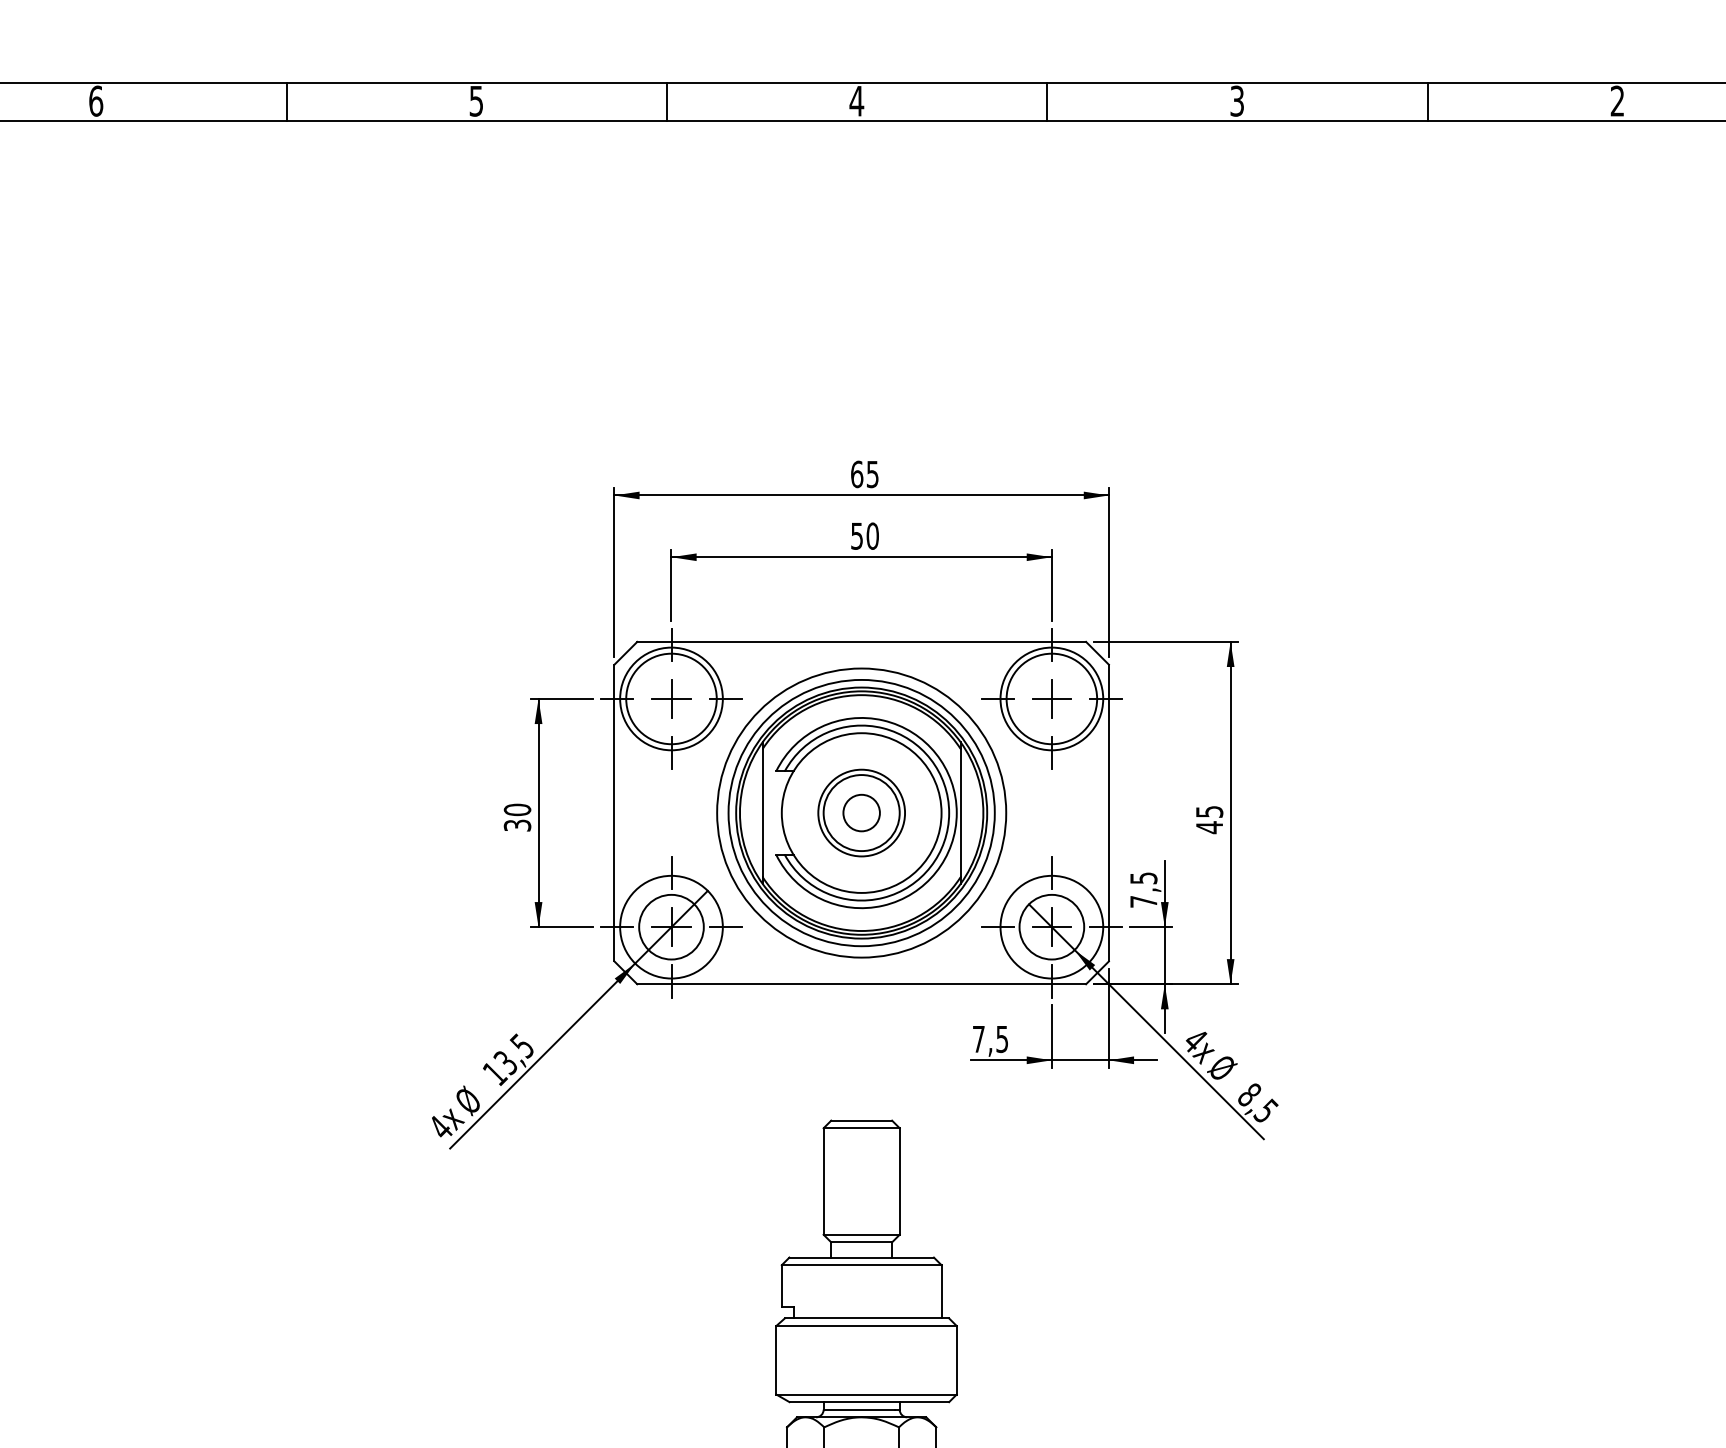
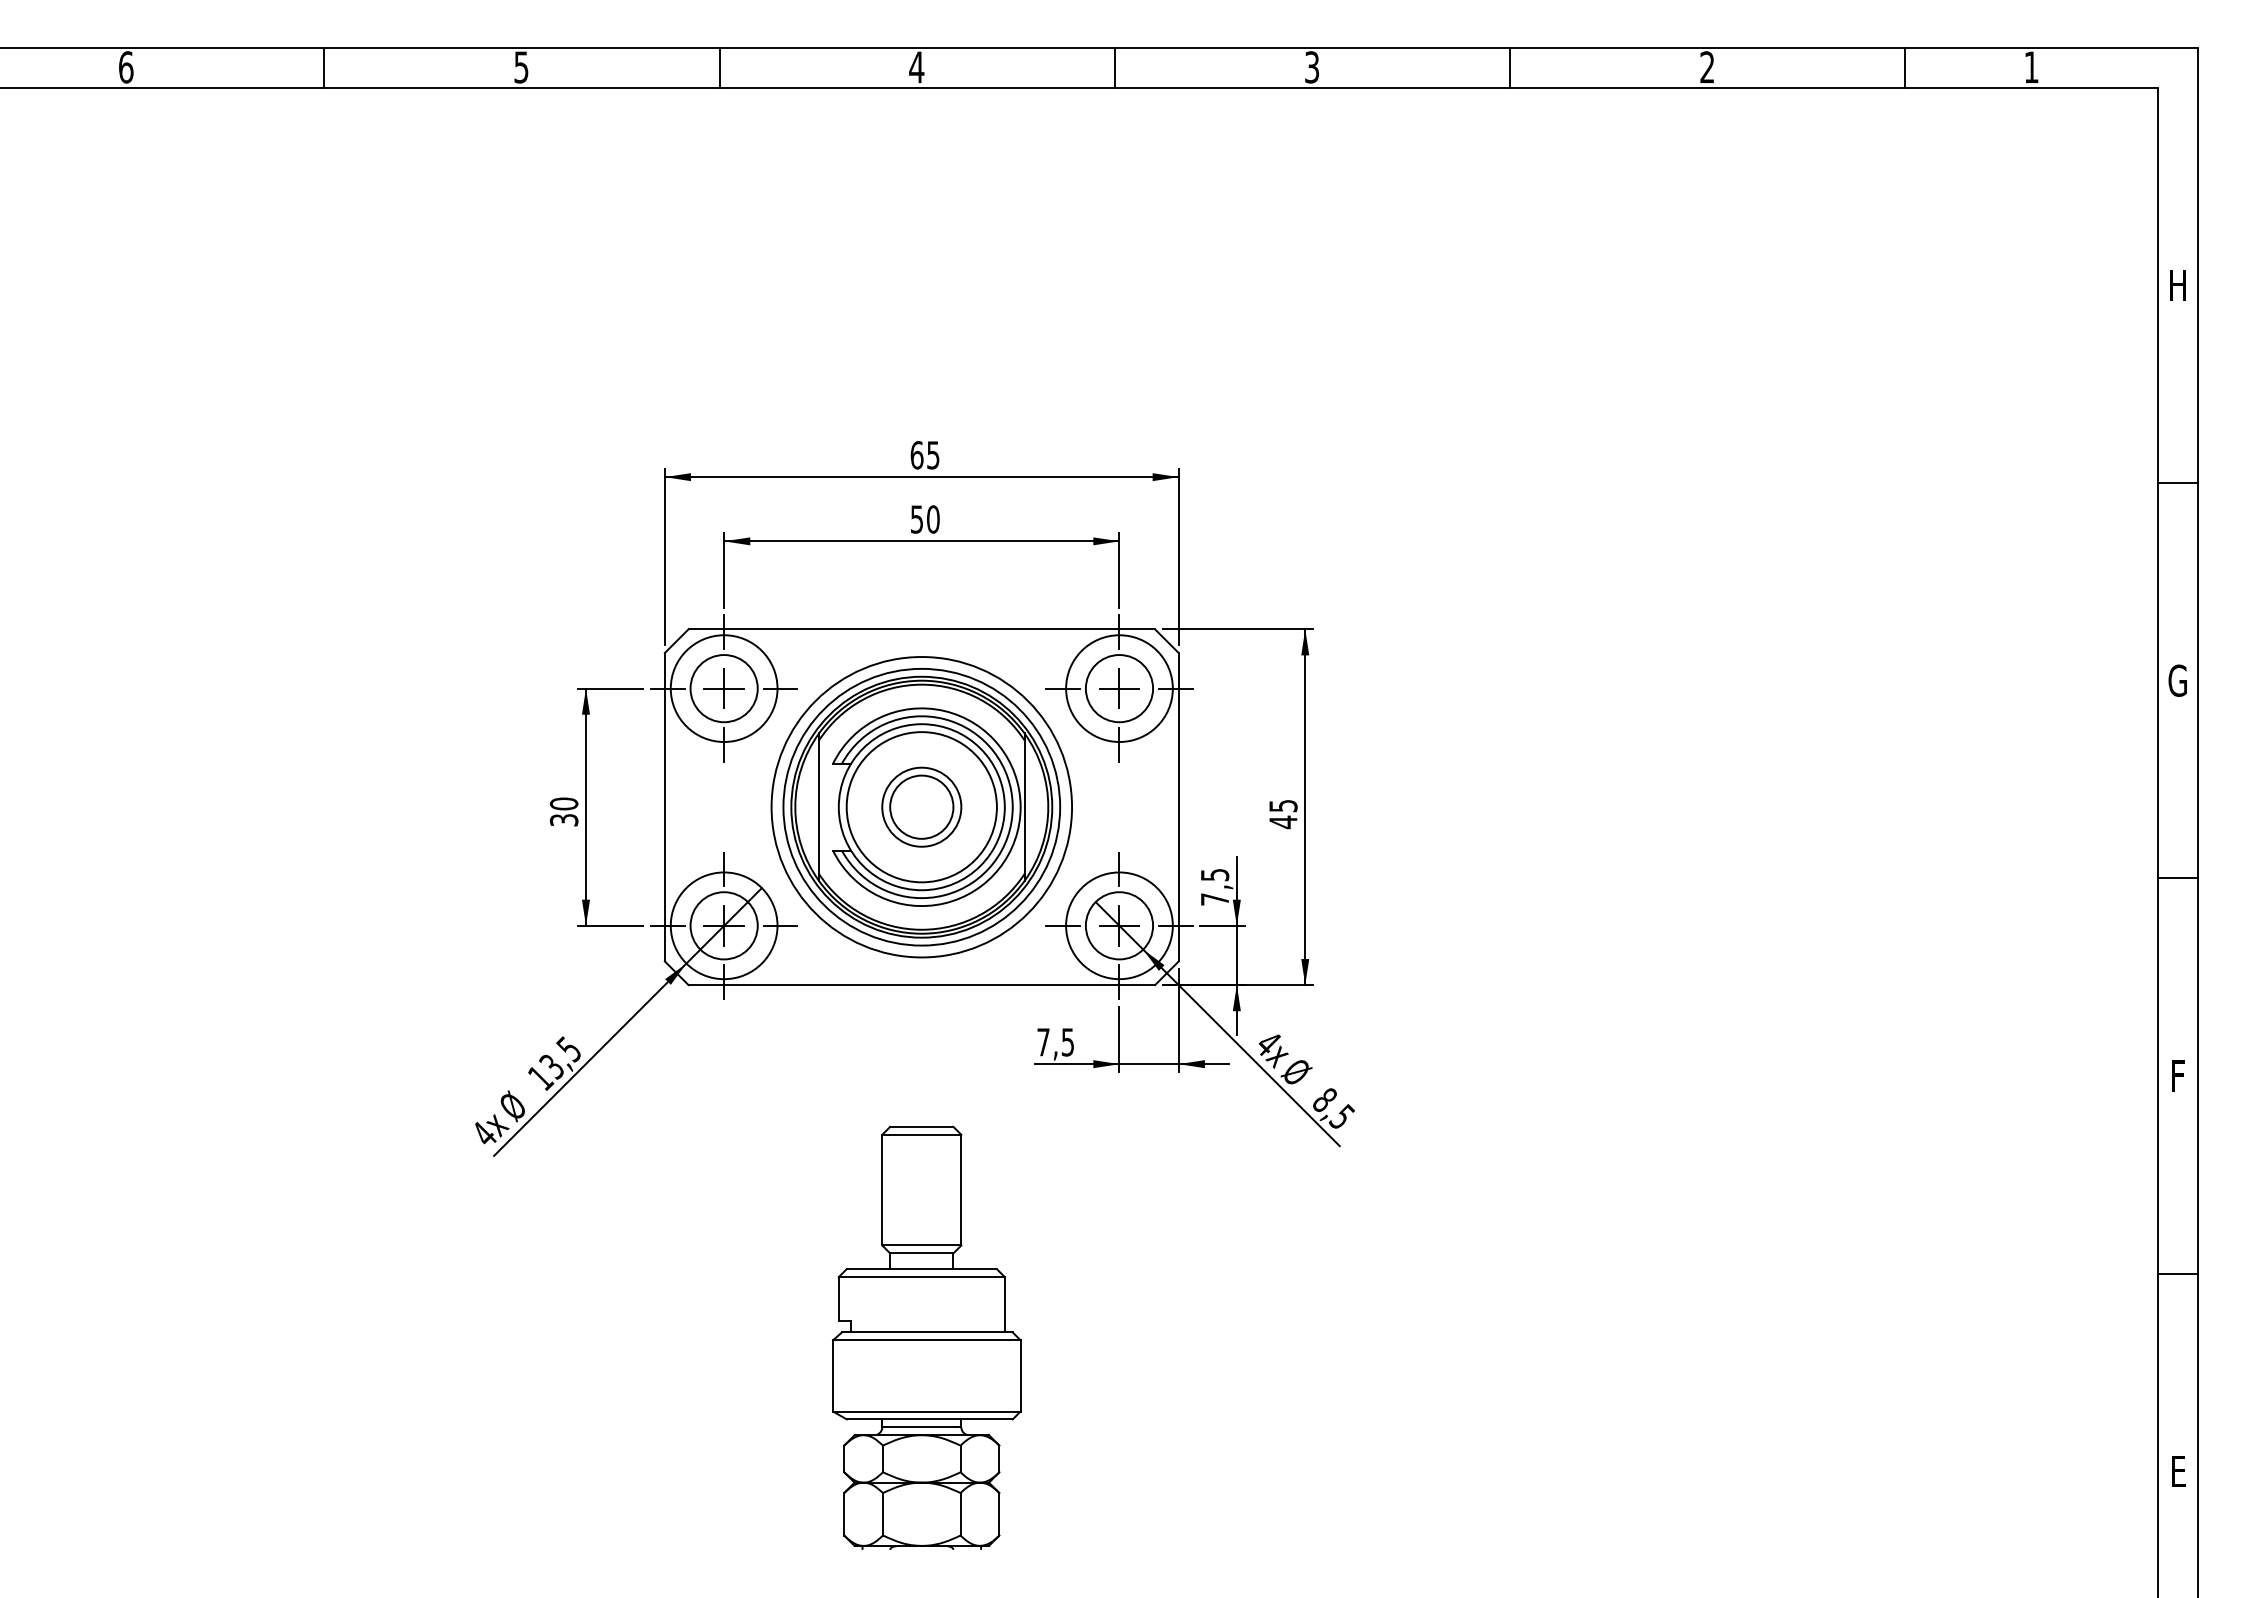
circle: (670, 698) -> (723, 688), size x0.71
circle: (1051, 698) -> (1119, 688), size x0.71
circle: (861, 812) -> (921, 806), size x1.67
circle: (861, 813) -> (921, 807), size x1.67

